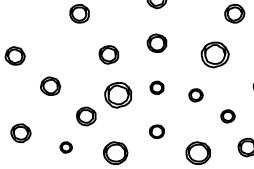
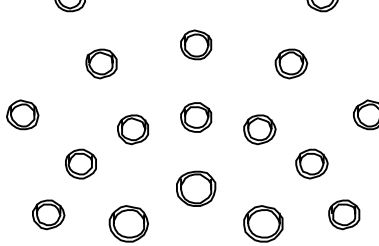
part: (108, 54) -> (100, 63), moved
part: (215, 54) -> (291, 63), size x0.71
part: (156, 87) -> (195, 116), size x1.43
part: (118, 95) -> (133, 129), size x0.71
part: (195, 95) -> (258, 129), size x1.43
part: (227, 116) -> (310, 164), size x1.43
part: (156, 131) -> (195, 188), size x1.67
part: (65, 147) -> (47, 214), size x1.67

